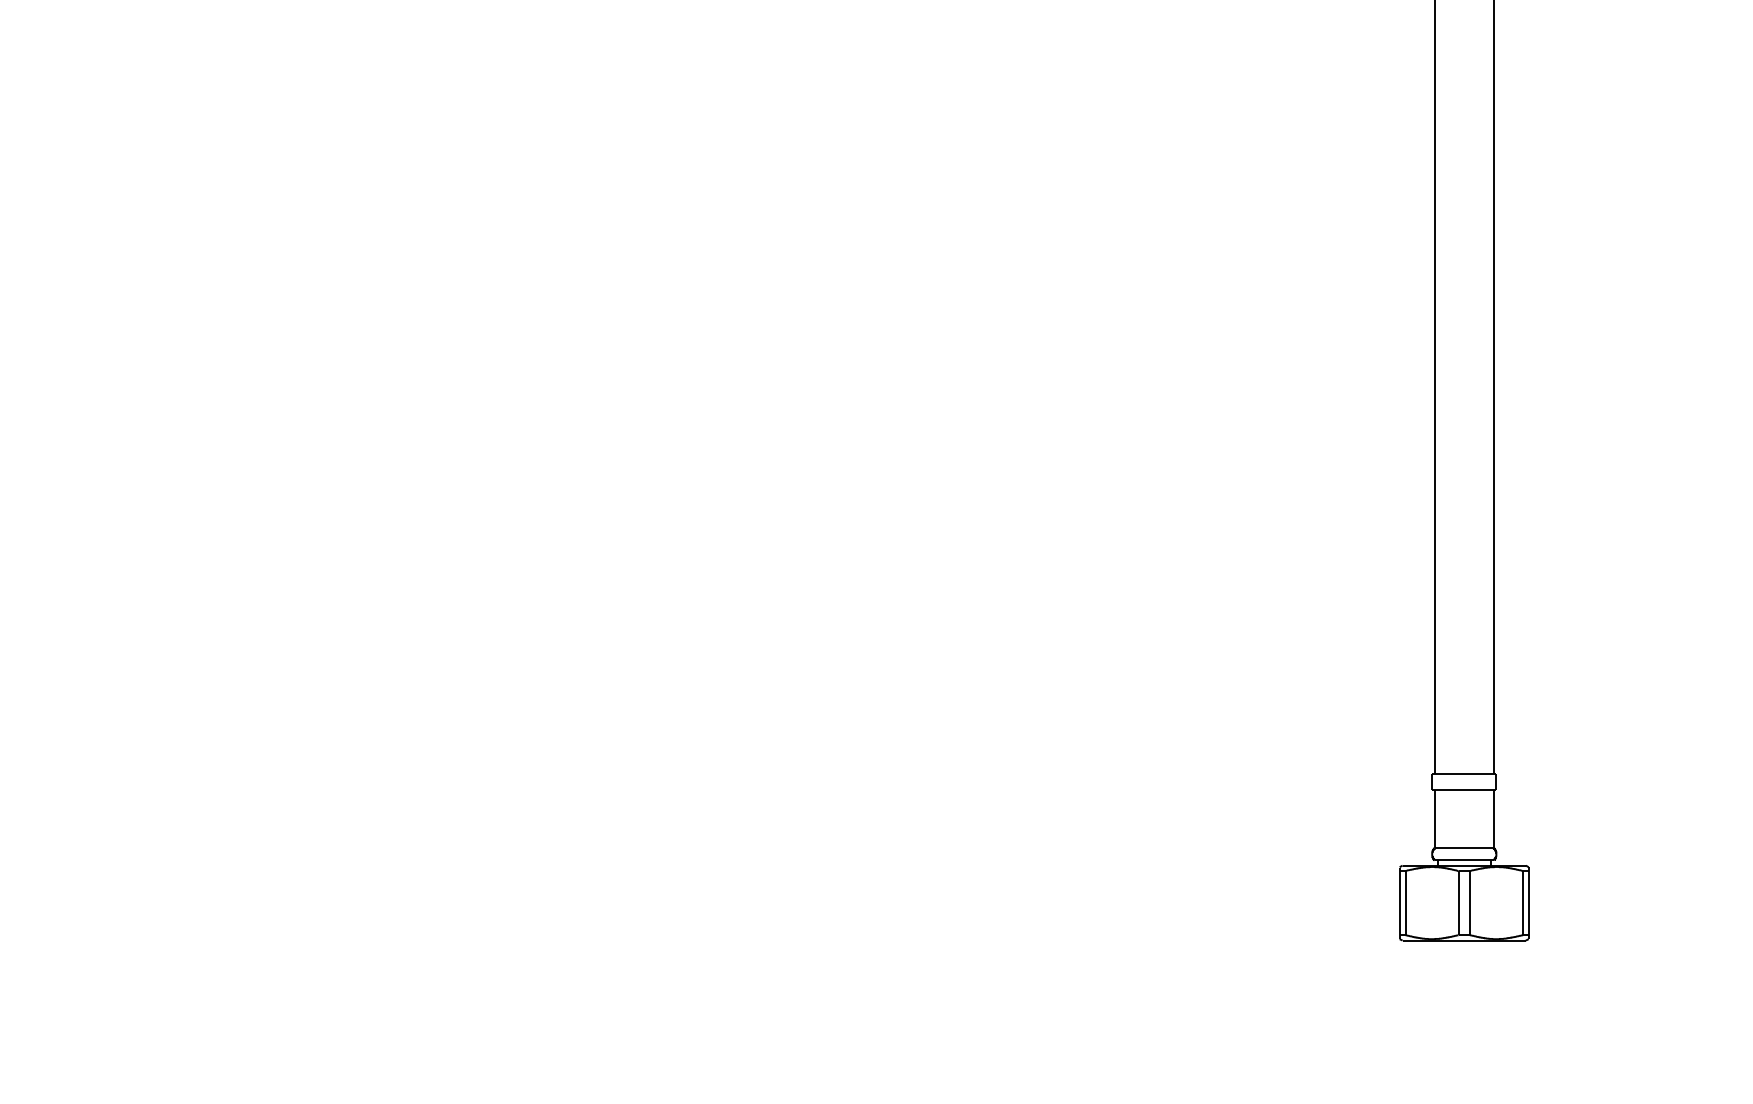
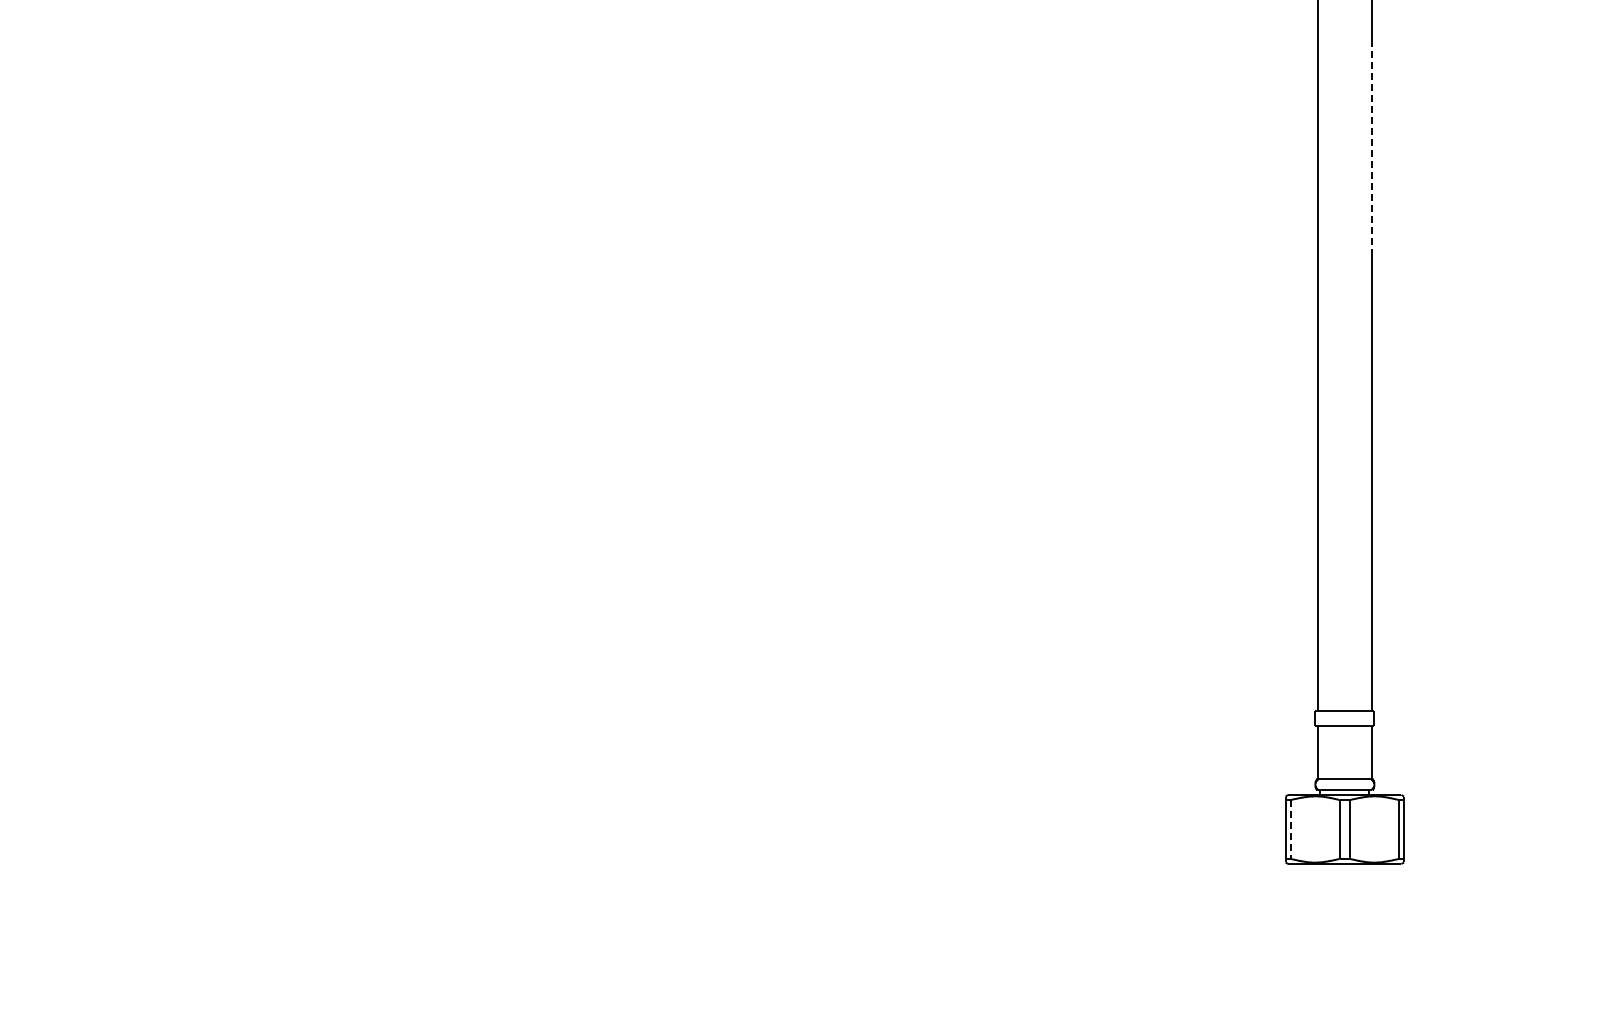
line: (1494, 161) -> (1372, 148), solid -> dashed
line: (1406, 904) -> (1291, 830), solid -> dashed

